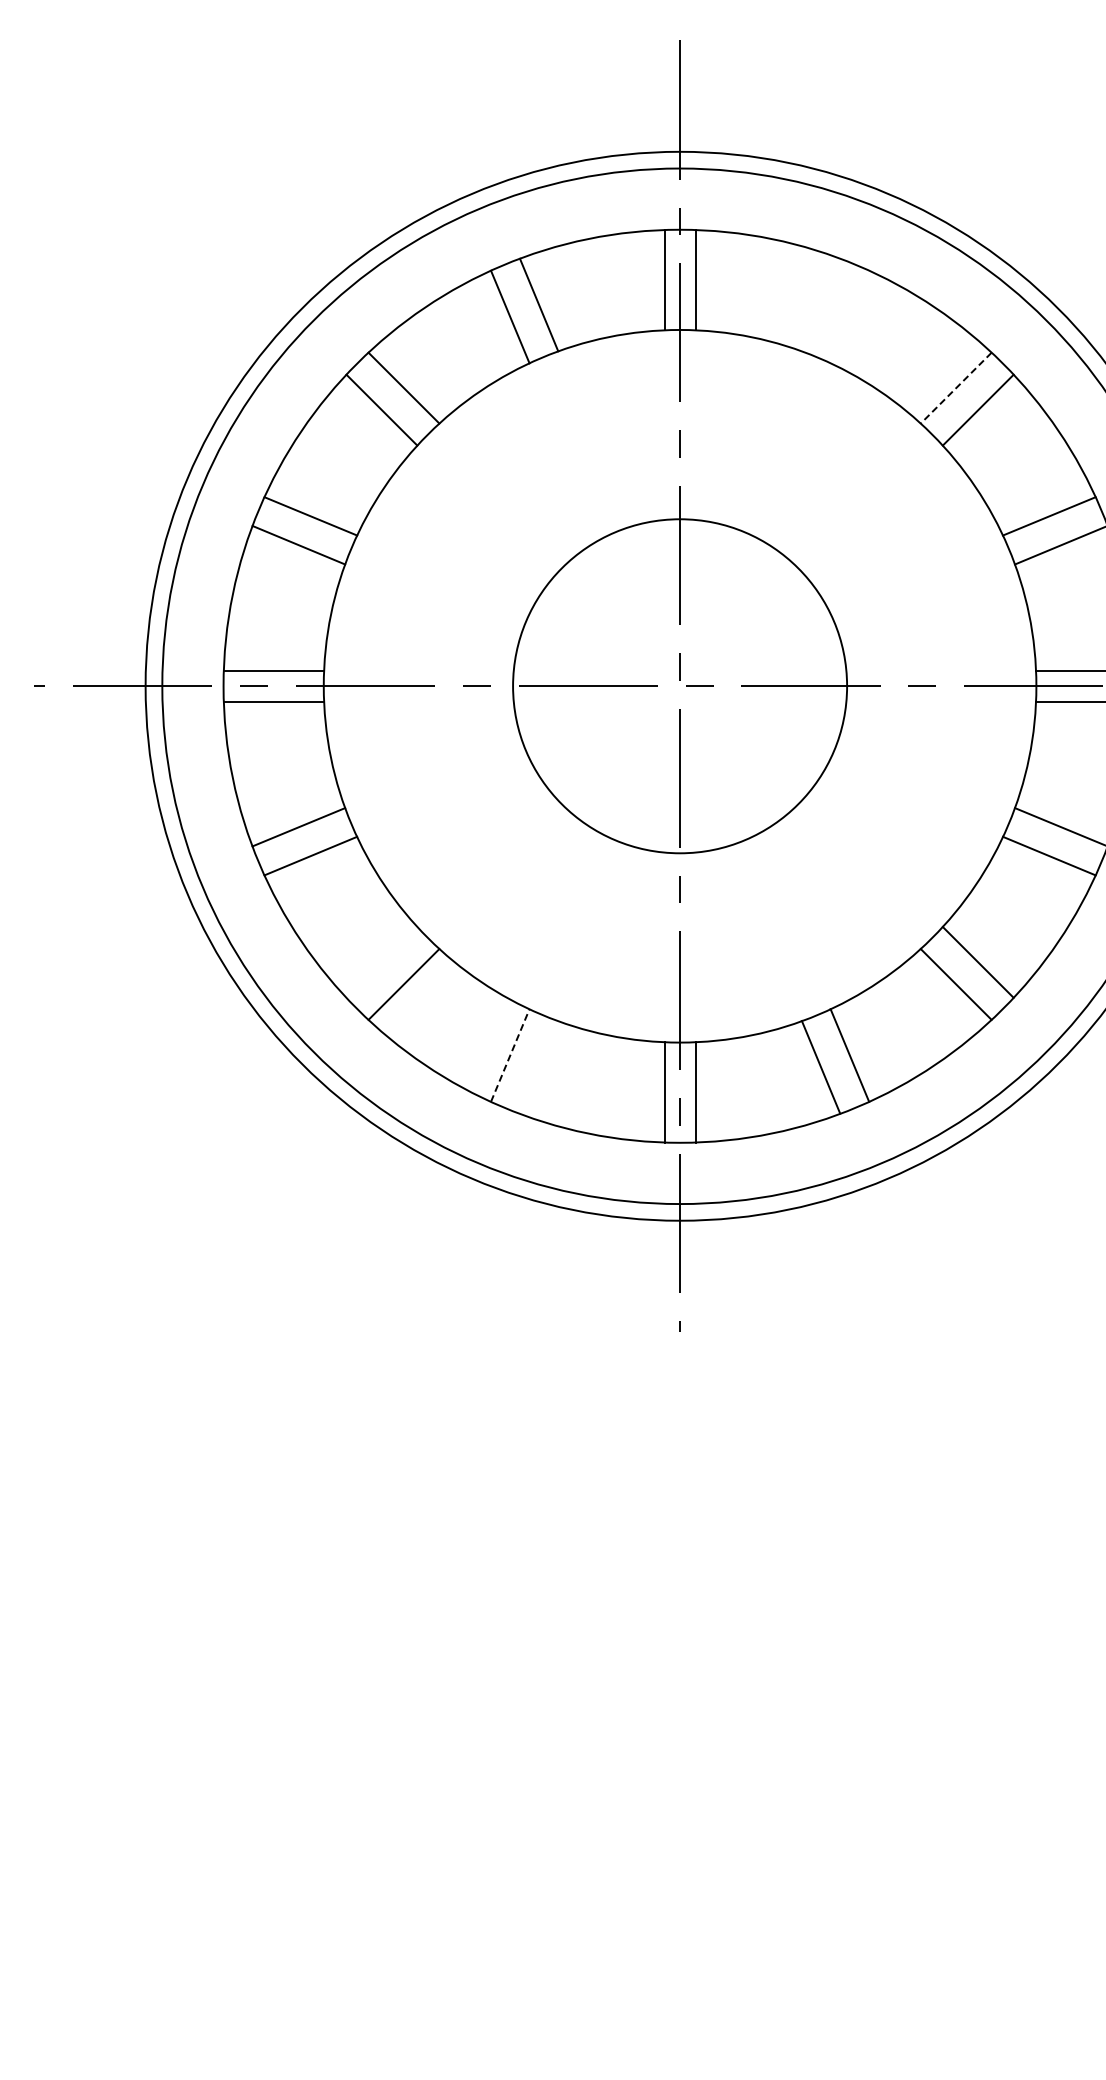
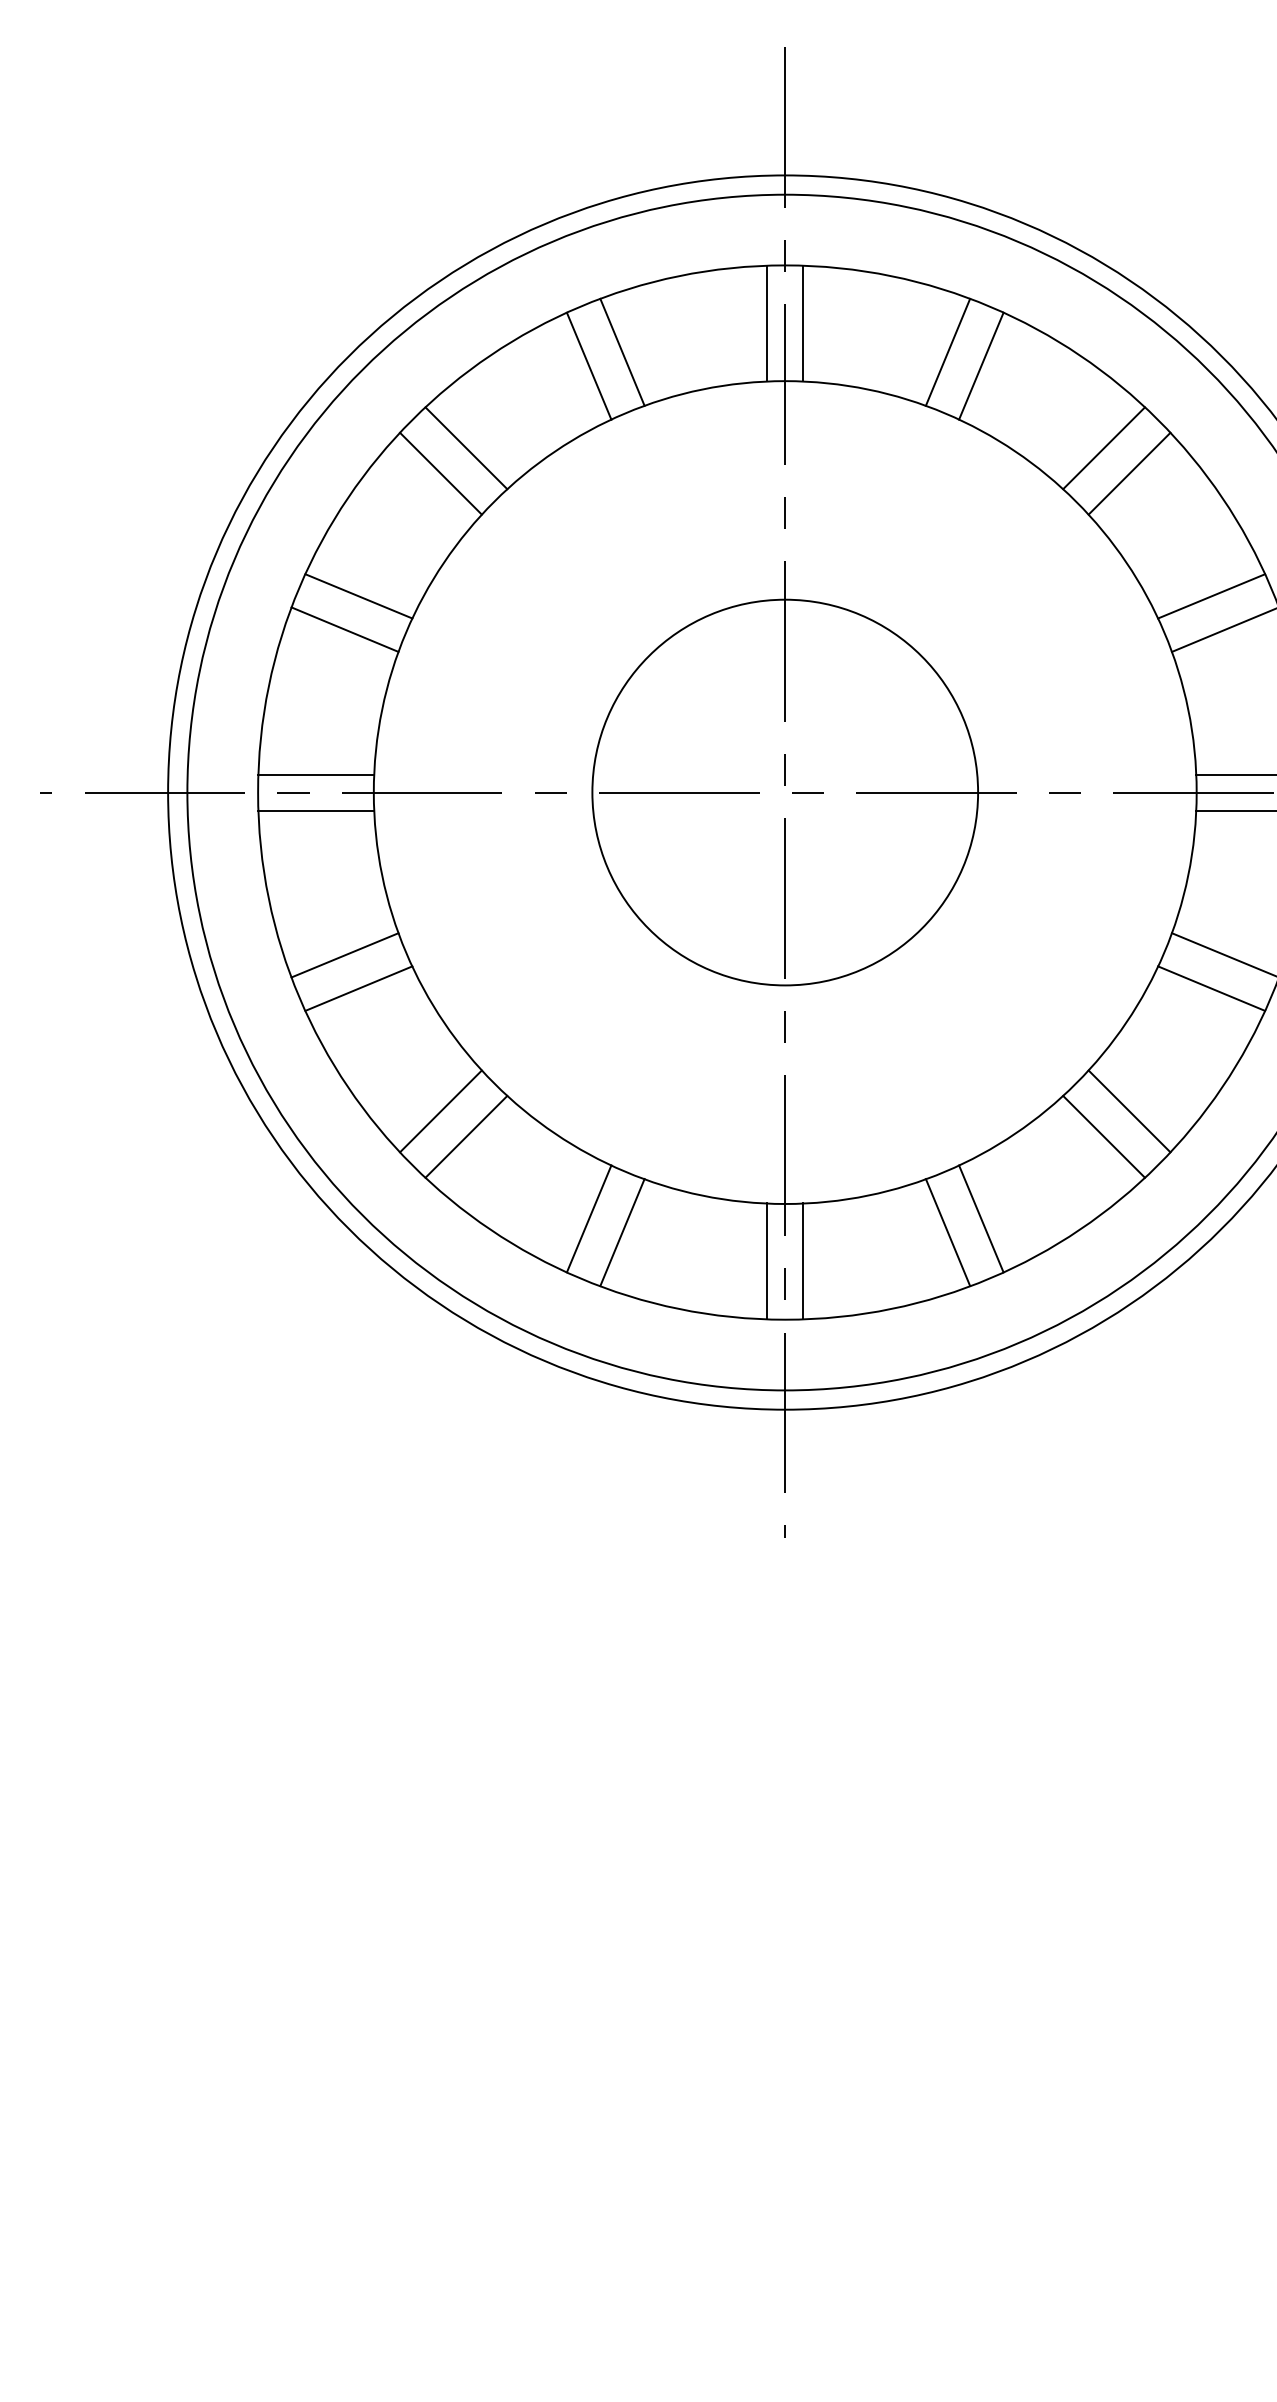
line: (820, 304) -> (947, 351), added
line: (849, 316) -> (980, 365), added
line: (955, 388) -> (1103, 448), dashed -> solid
line: (381, 962) -> (440, 1111), added
line: (510, 1055) -> (589, 1218), dashed -> solid
line: (538, 1066) -> (621, 1231), added

